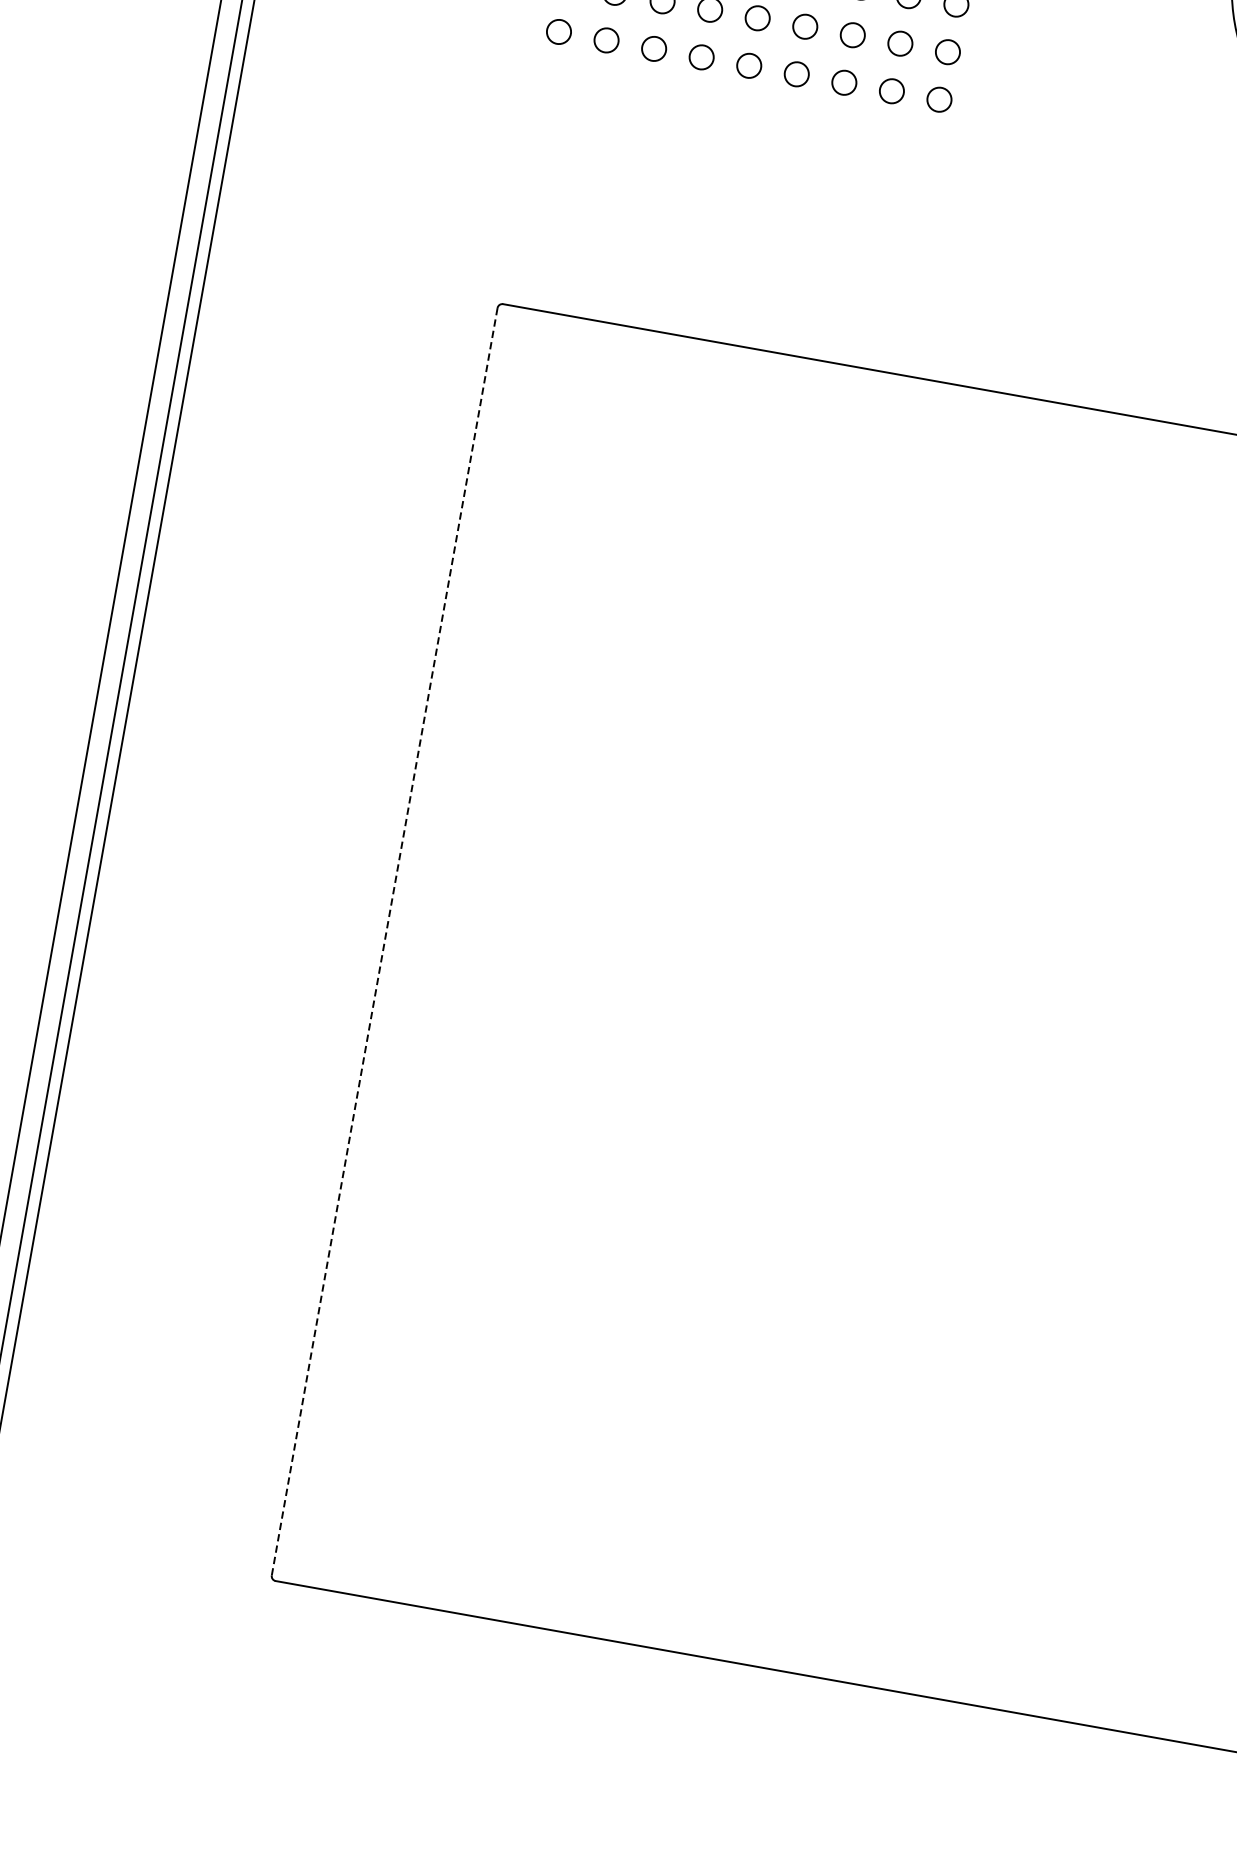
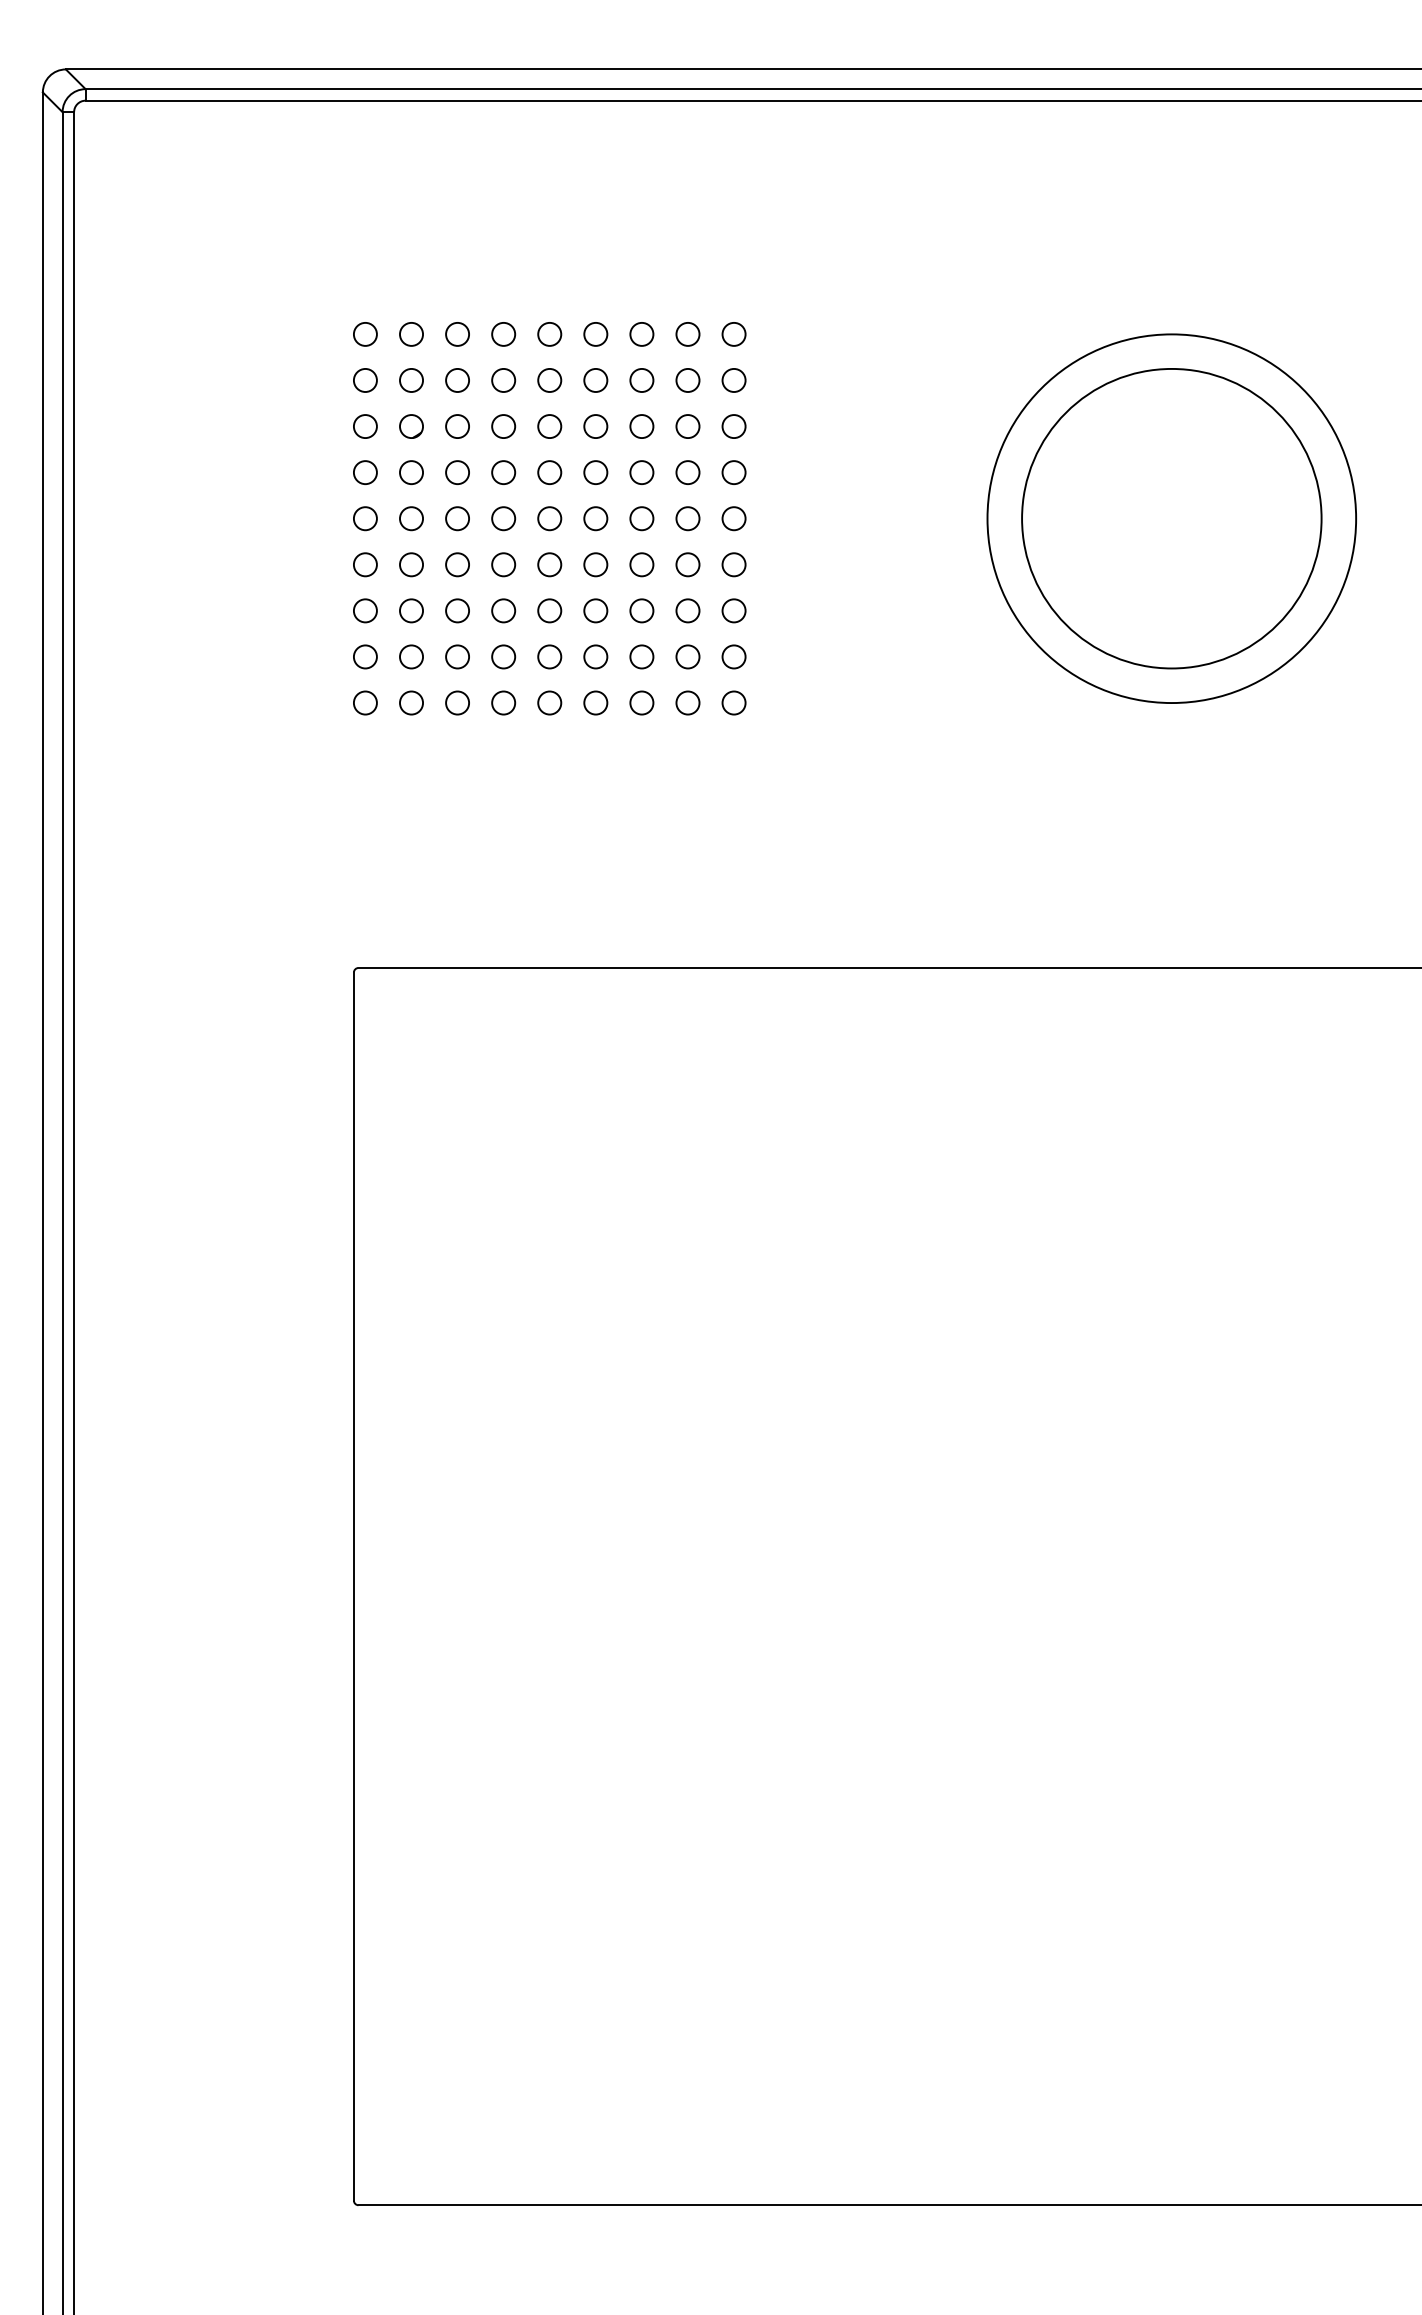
line: (384, 942) -> (353, 1587), dashed -> solid

